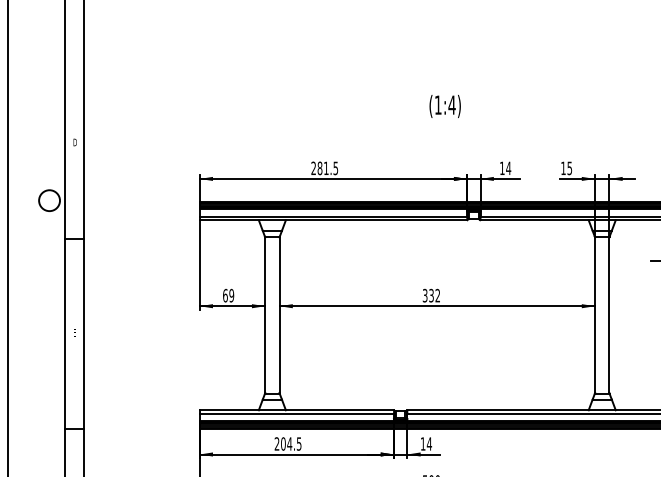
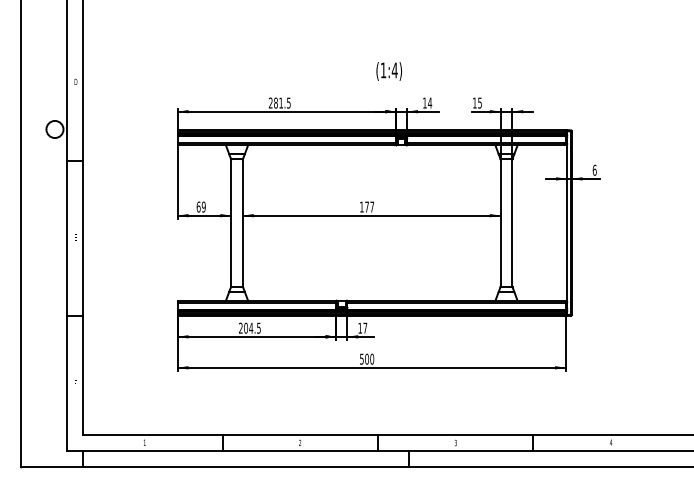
text: (444, 106) -> (388, 71), moved
text: (430, 294) -> (366, 206), 332 -> 177
text: (429, 443) -> (365, 327), 14 -> 17

